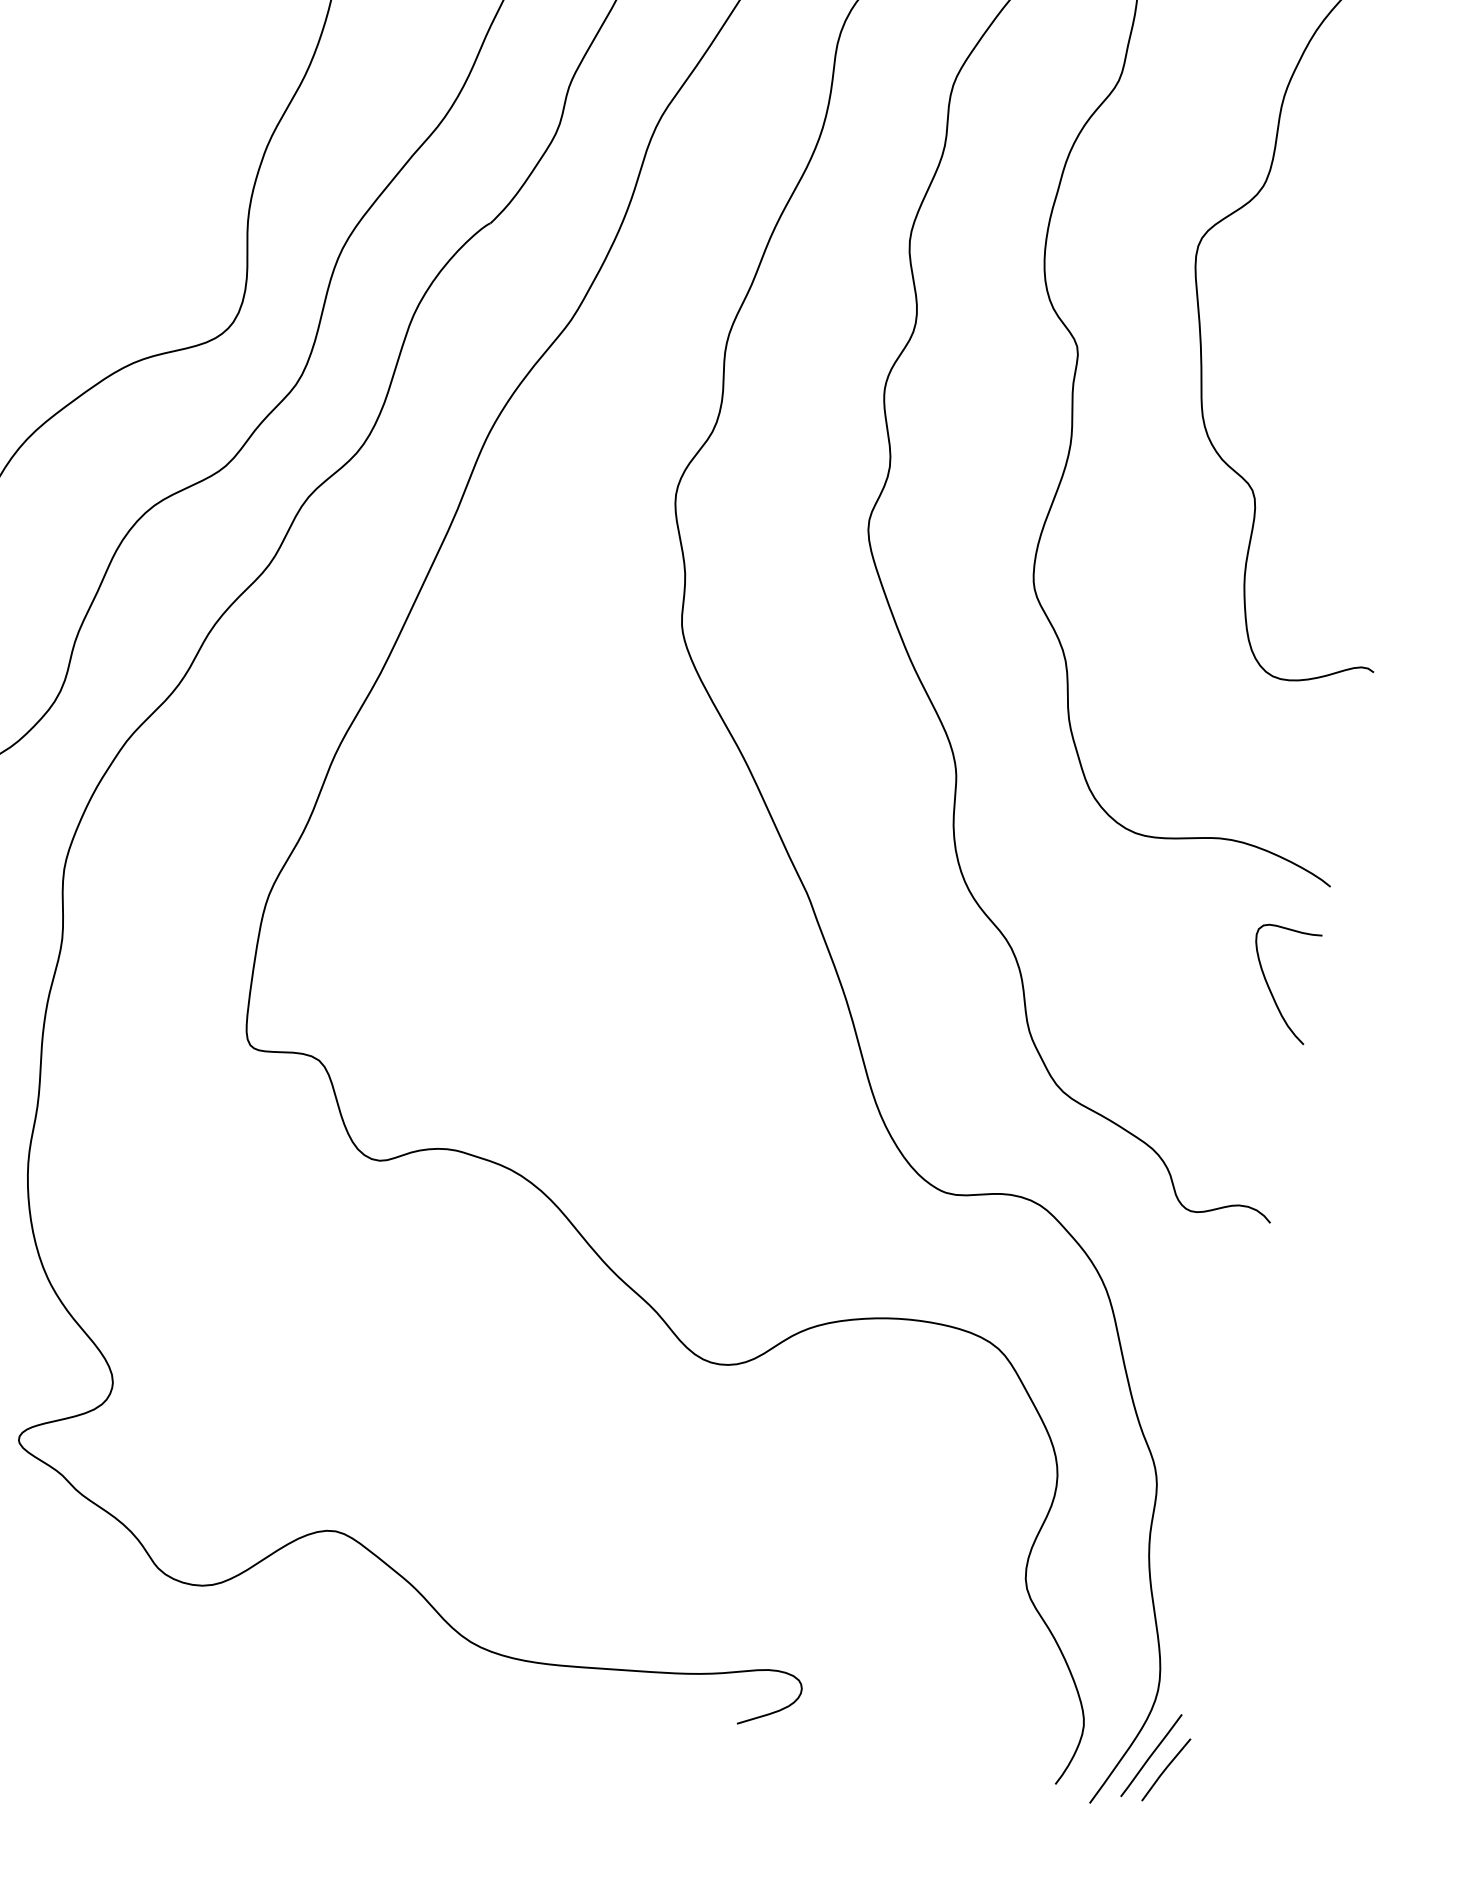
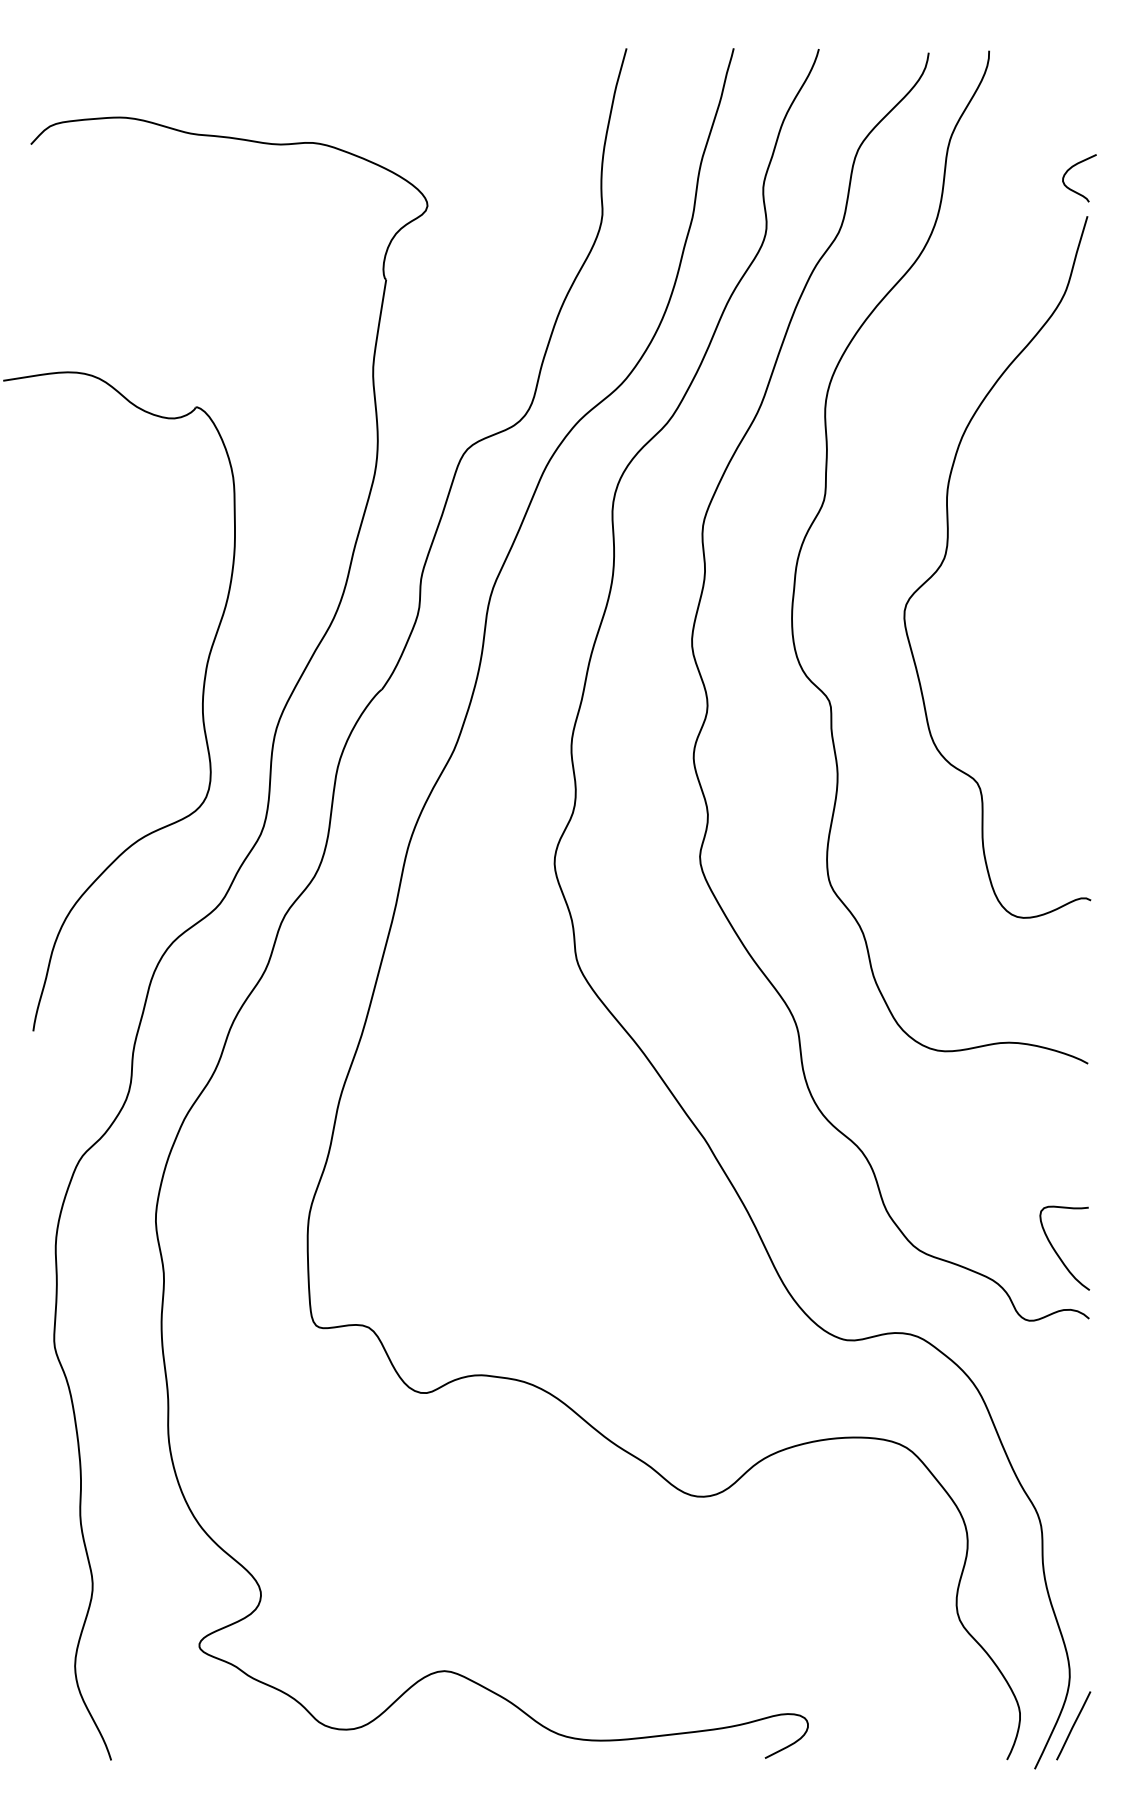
curve: (1270, 987) -> (1057, 1252), moved
line: (1166, 1770) -> (1086, 1734), removed

